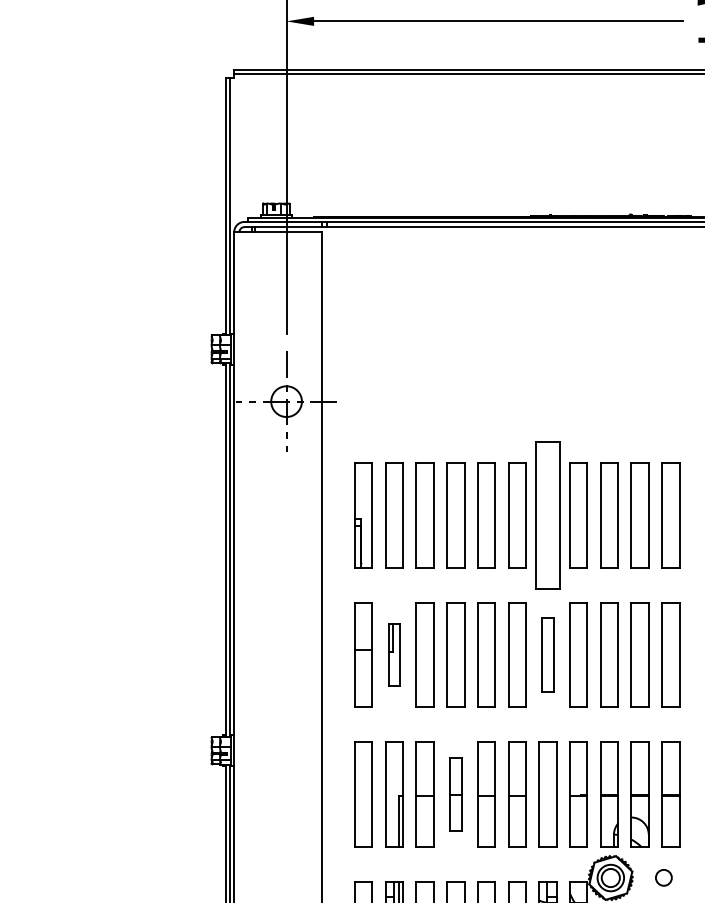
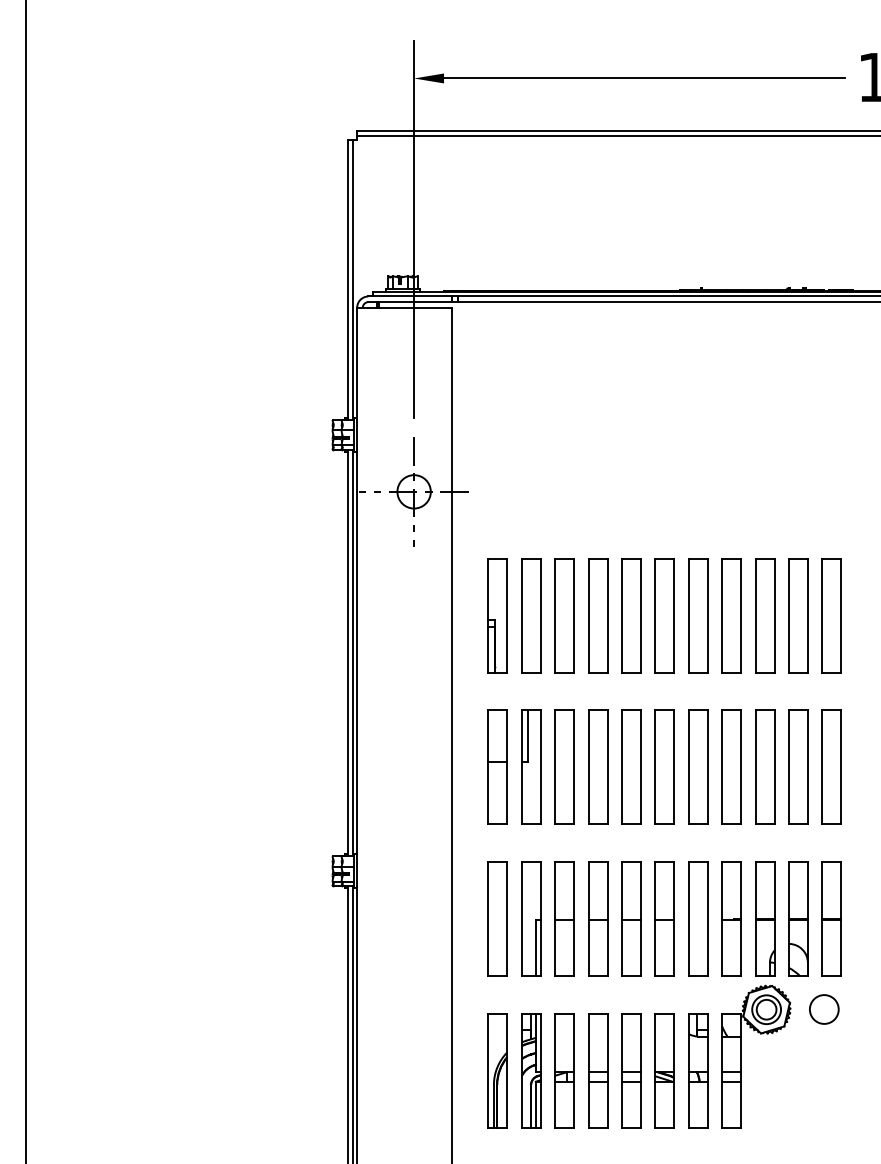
part: (548, 515) -> (698, 615), size x0.71
part: (394, 654) -> (531, 766), size x1.67
part: (548, 654) -> (698, 766), size x1.43
part: (456, 794) -> (598, 918), size x1.43
circle: (663, 877) -> (823, 1009), size x1.67

